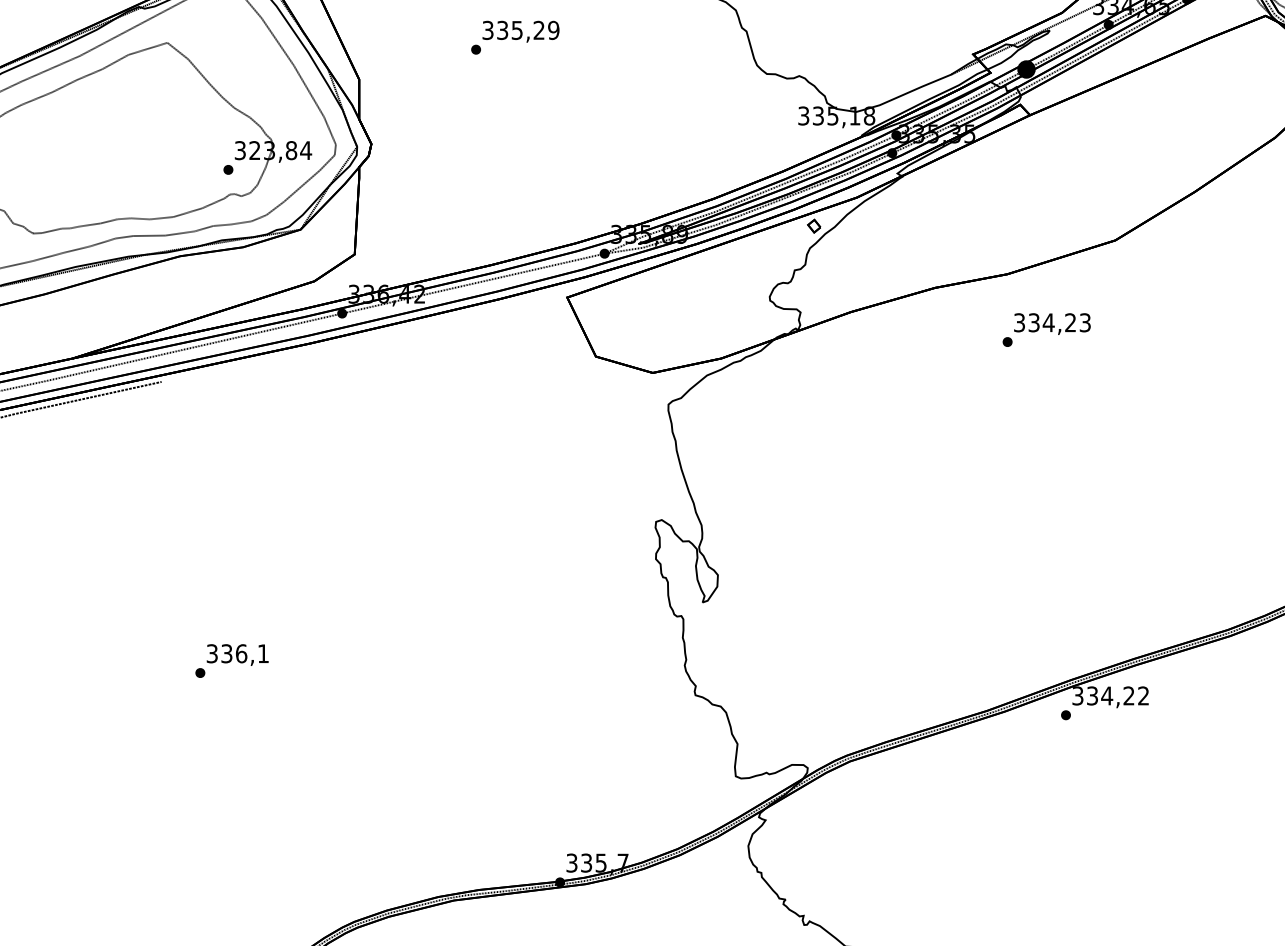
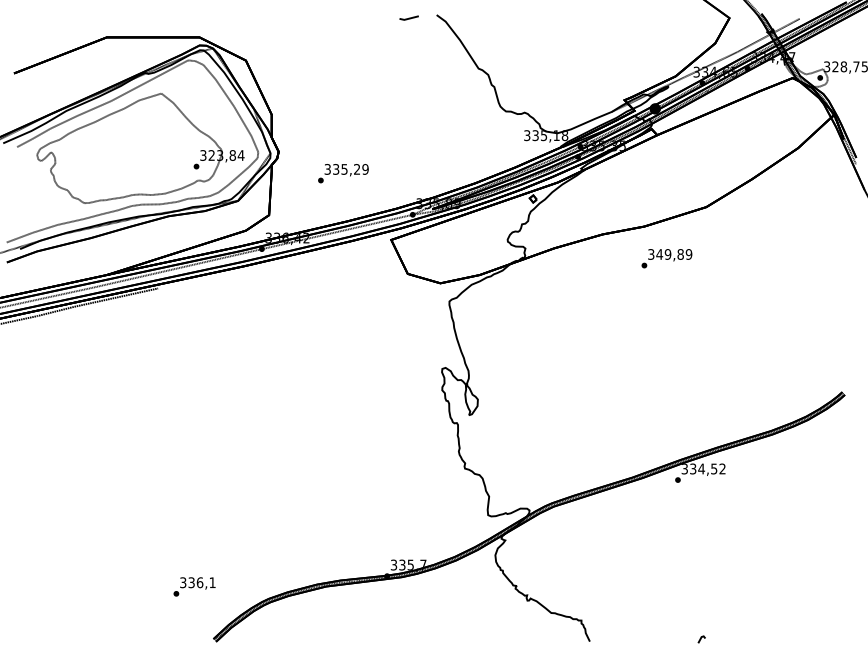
text: (515, 37) -> (343, 173), moved
text: (1059, 322) -> (674, 254), 334,23 -> 349,89
text: (231, 660) -> (194, 586), moved
text: (1129, 695) -> (714, 468), 334,22 -> 334,52

